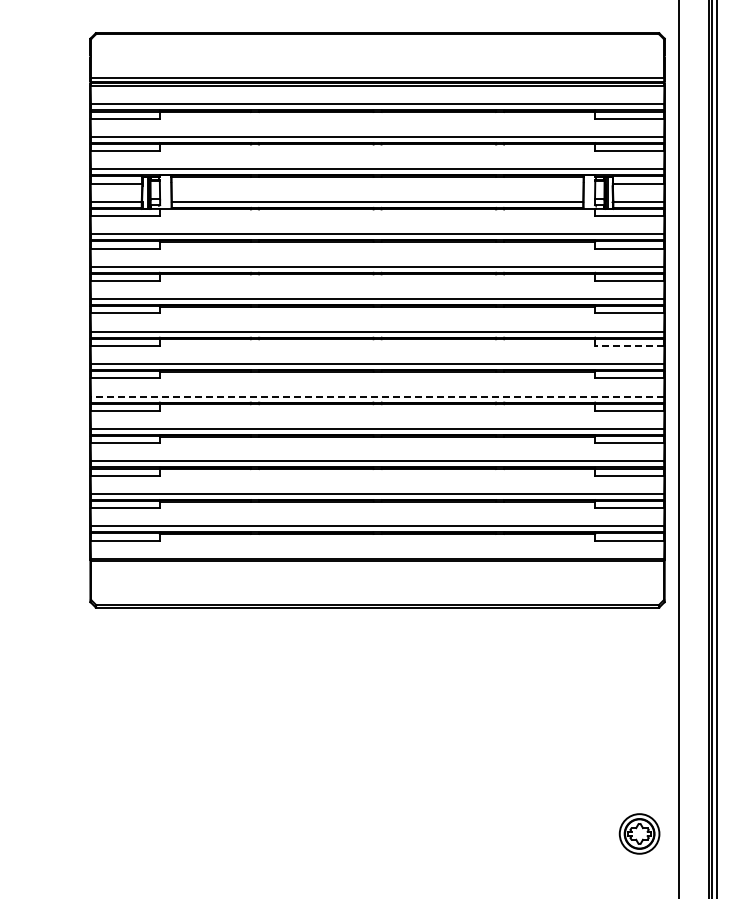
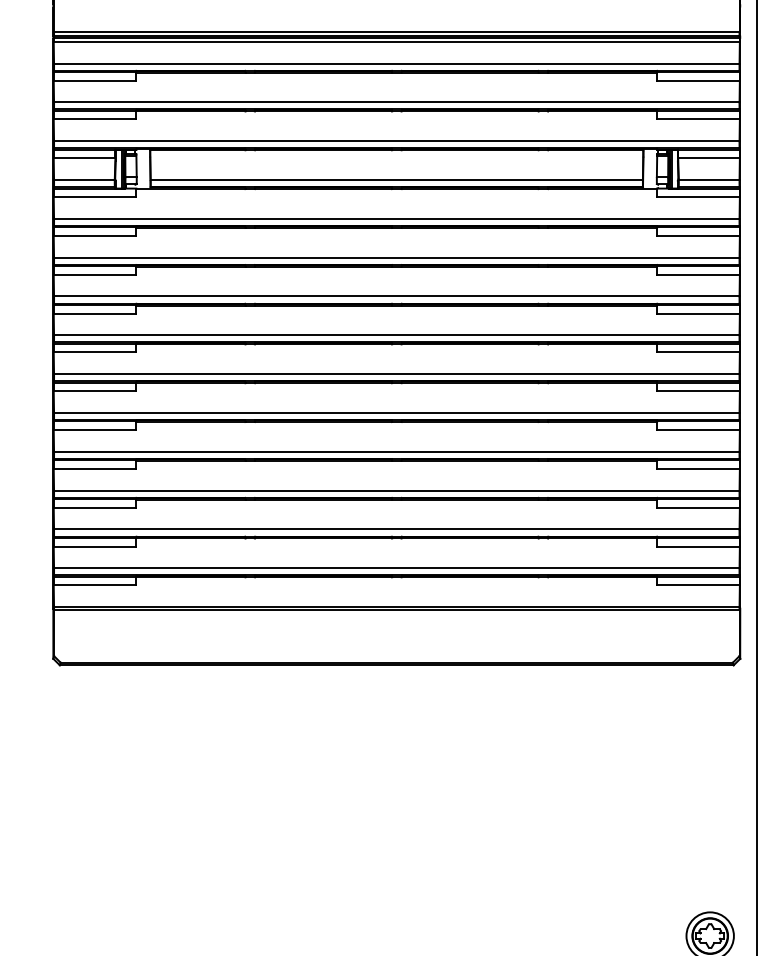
line: (629, 345) -> (698, 351), dashed -> solid
line: (377, 396) -> (396, 412), dashed -> solid

